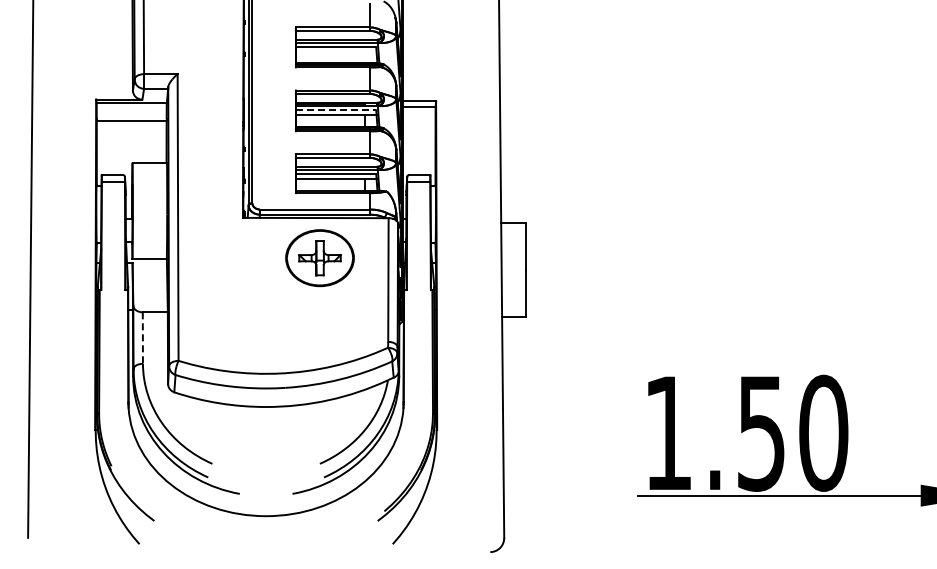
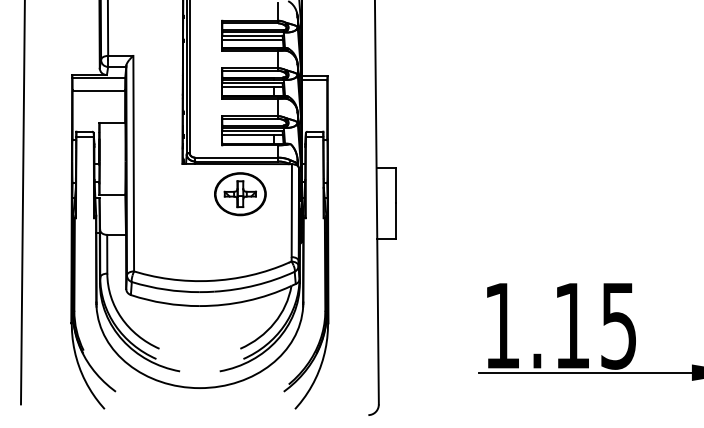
line: (336, 52) -> (252, 39), added
line: (336, 110) -> (252, 83), dashed -> solid
line: (142, 338) -> (106, 254), dashed -> solid
text: (793, 432) -> (596, 325), 1.50 -> 1.15

